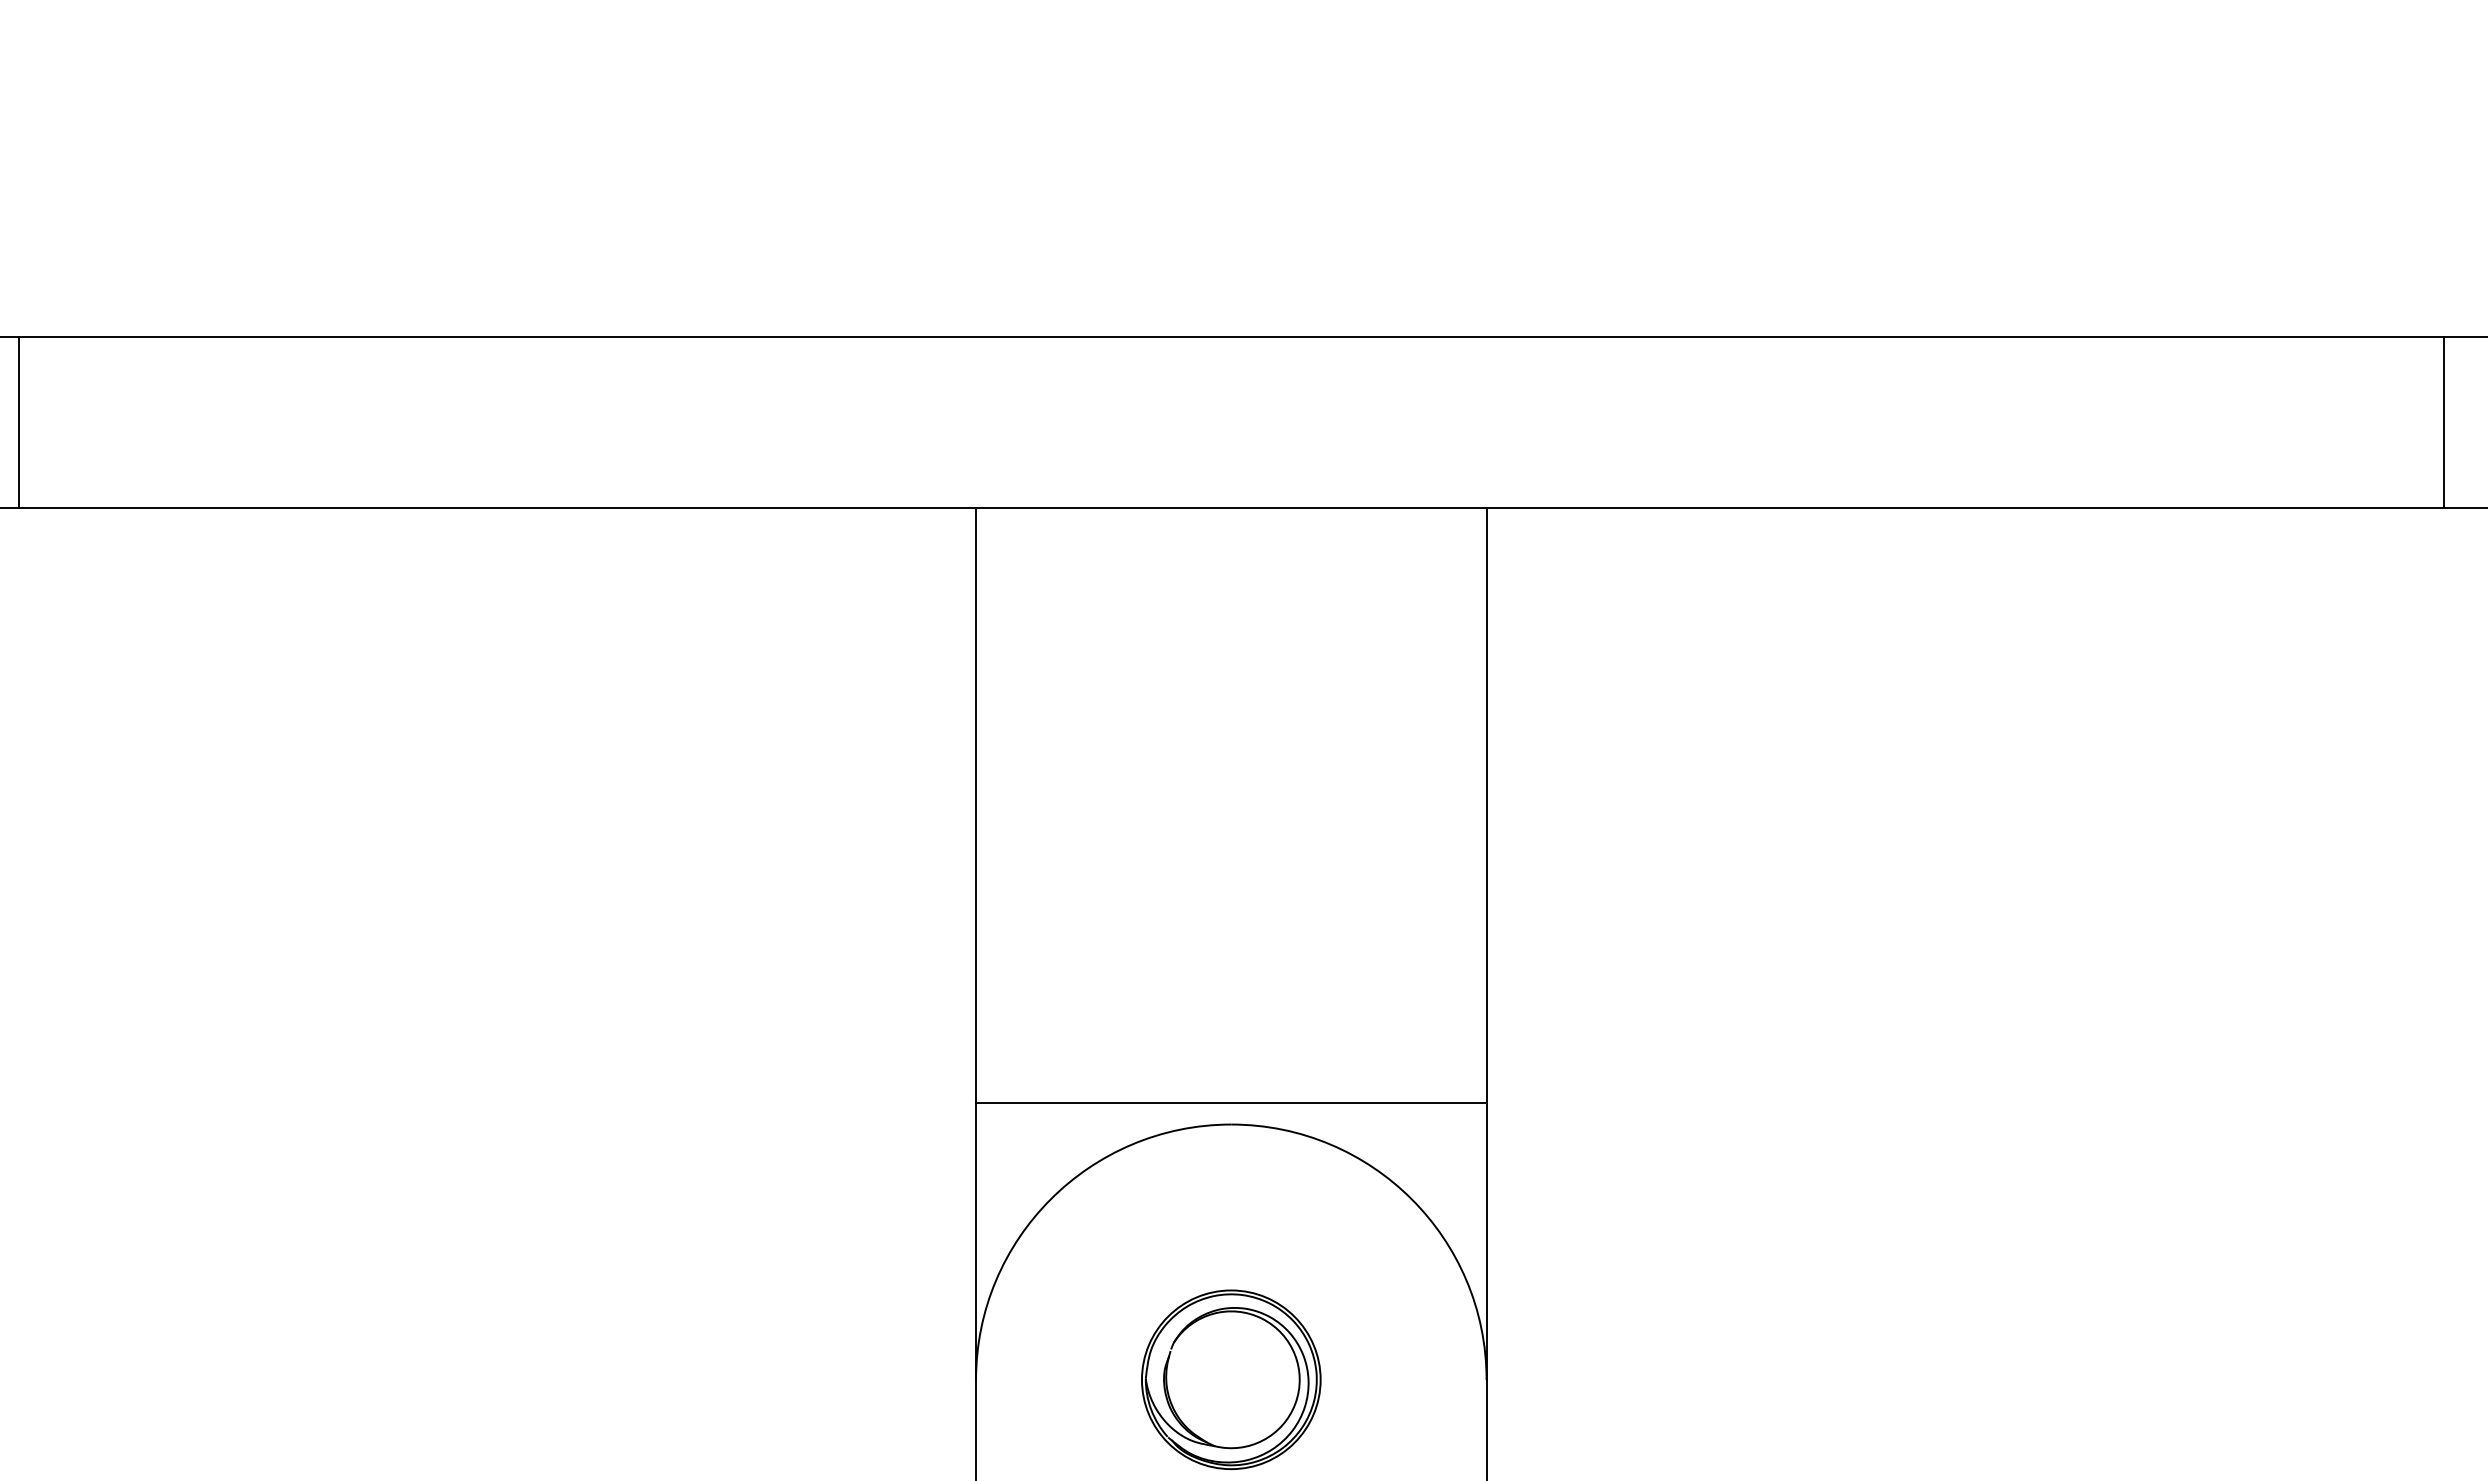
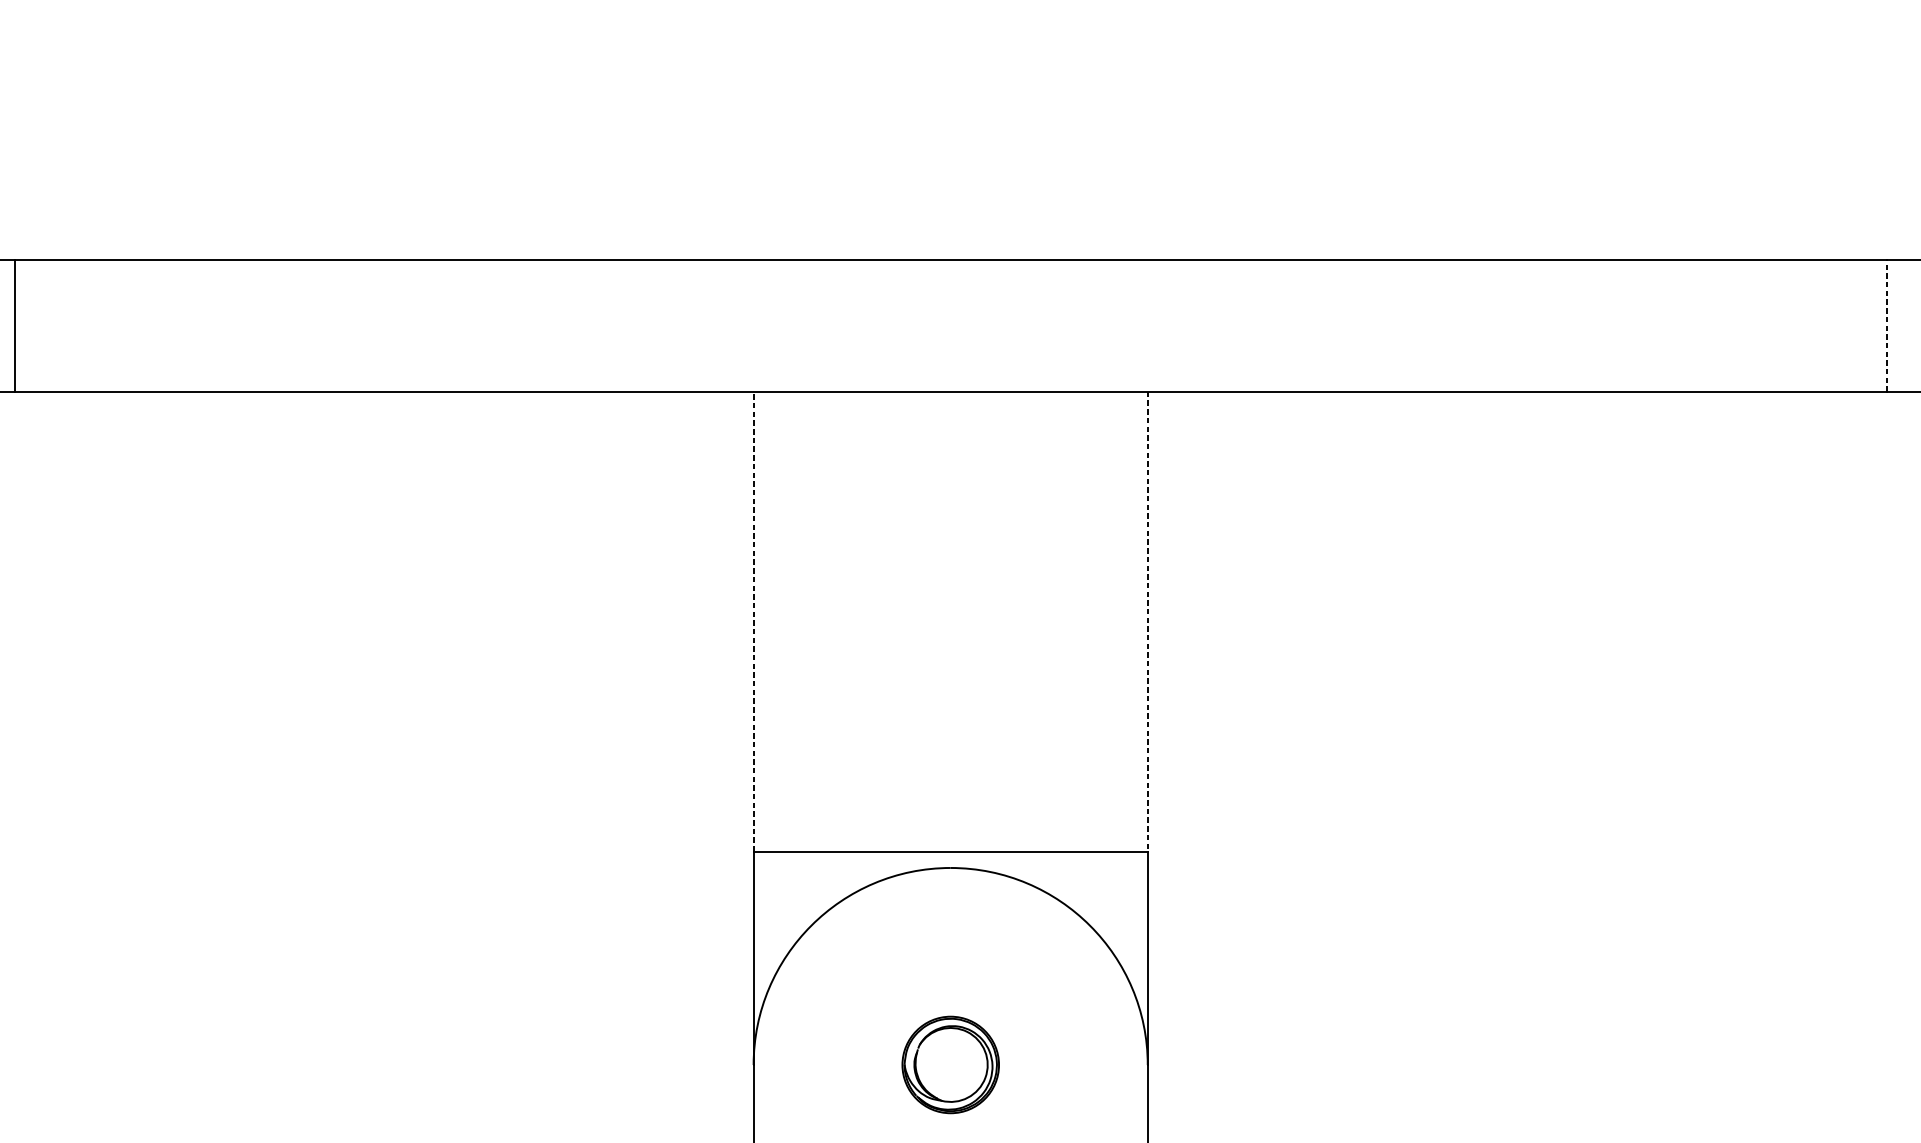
line: (2443, 422) -> (1886, 326), solid -> dashed
line: (976, 805) -> (753, 621), solid -> dashed
line: (1486, 805) -> (1147, 621), solid -> dashed
part: (1231, 1379) -> (950, 1064), size x0.7

